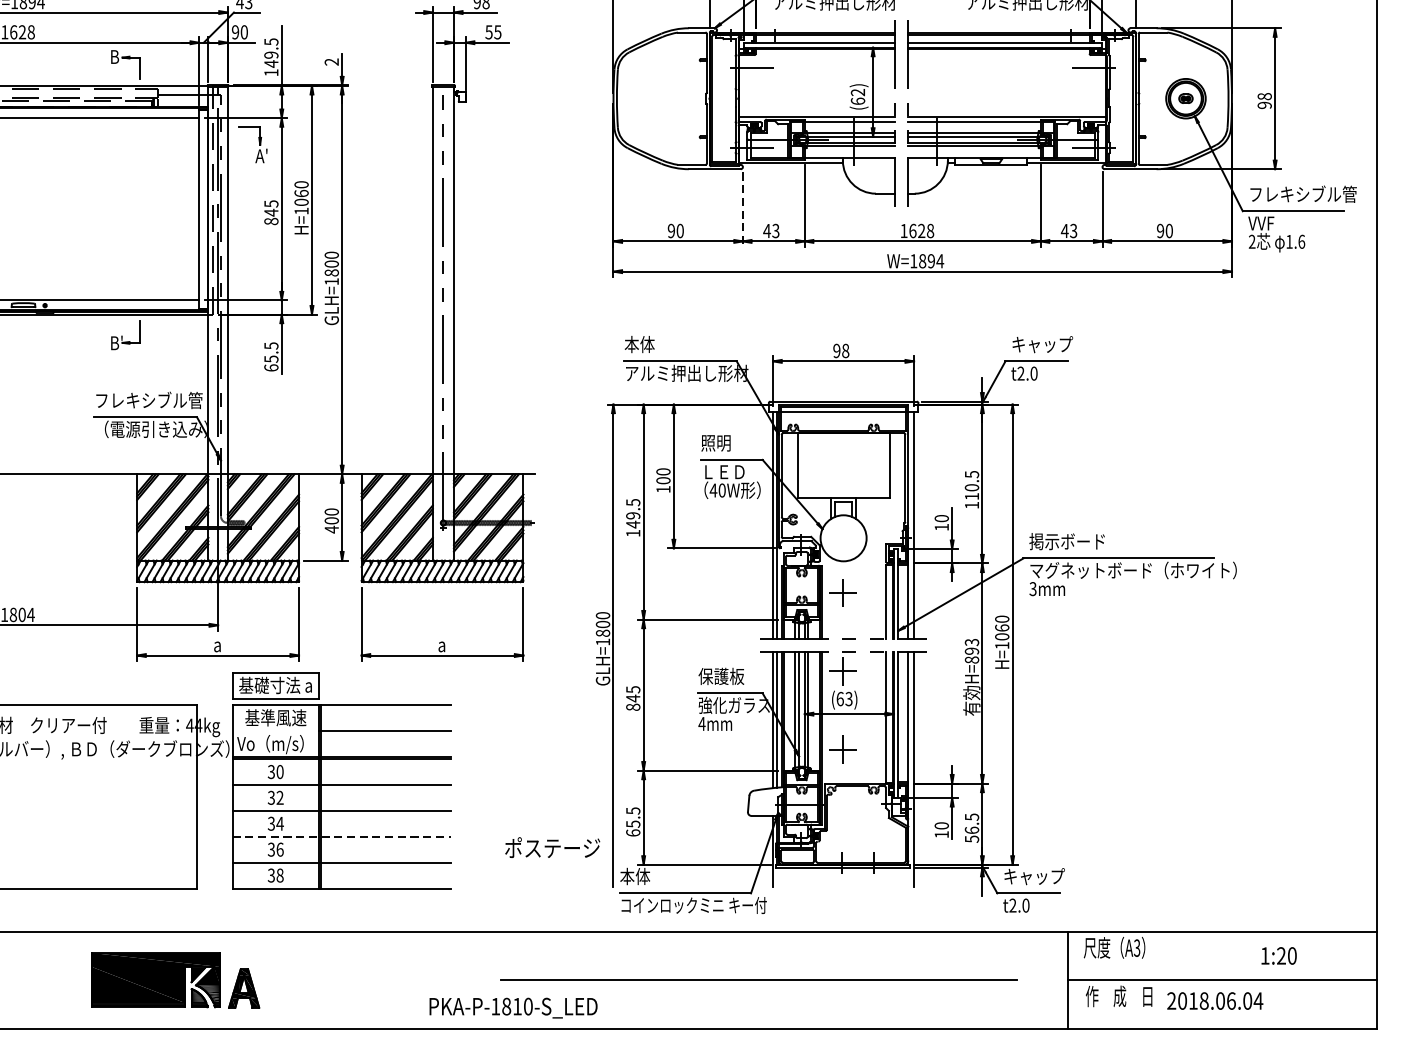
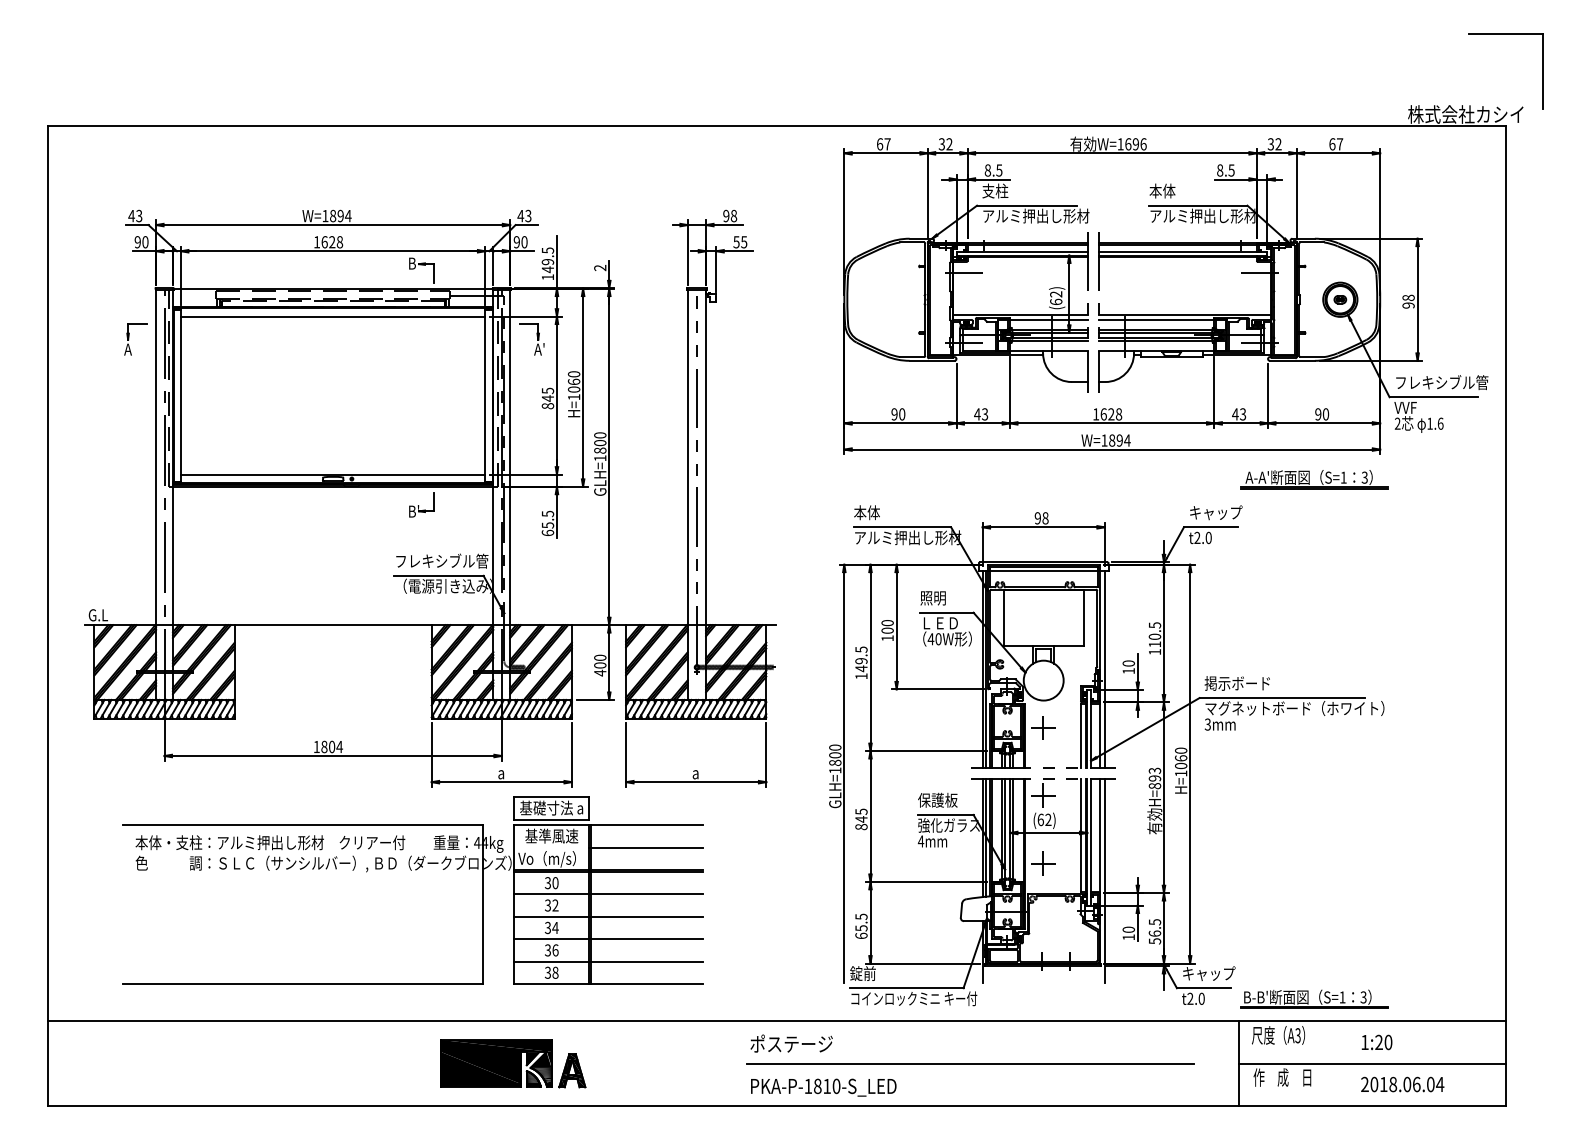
line: (742, 210) -> (956, 396), dashed -> solid
part: (1156, 306) -> (1314, 479), added
text: (849, 699) -> (1048, 820), (63) -> (62)
line: (342, 837) -> (609, 939), dashed -> solid
text: (552, 847) -> (791, 1043), moved
text: (635, 876) -> (863, 973), 本体 -> 錠前
part: (1156, 905) -> (1314, 998), added
text: (1278, 955) -> (1376, 1042), moved
part: (176, 980) -> (513, 1063), moved
text: (1215, 1001) -> (1402, 1084), moved
text: (513, 1007) -> (823, 1087), moved

